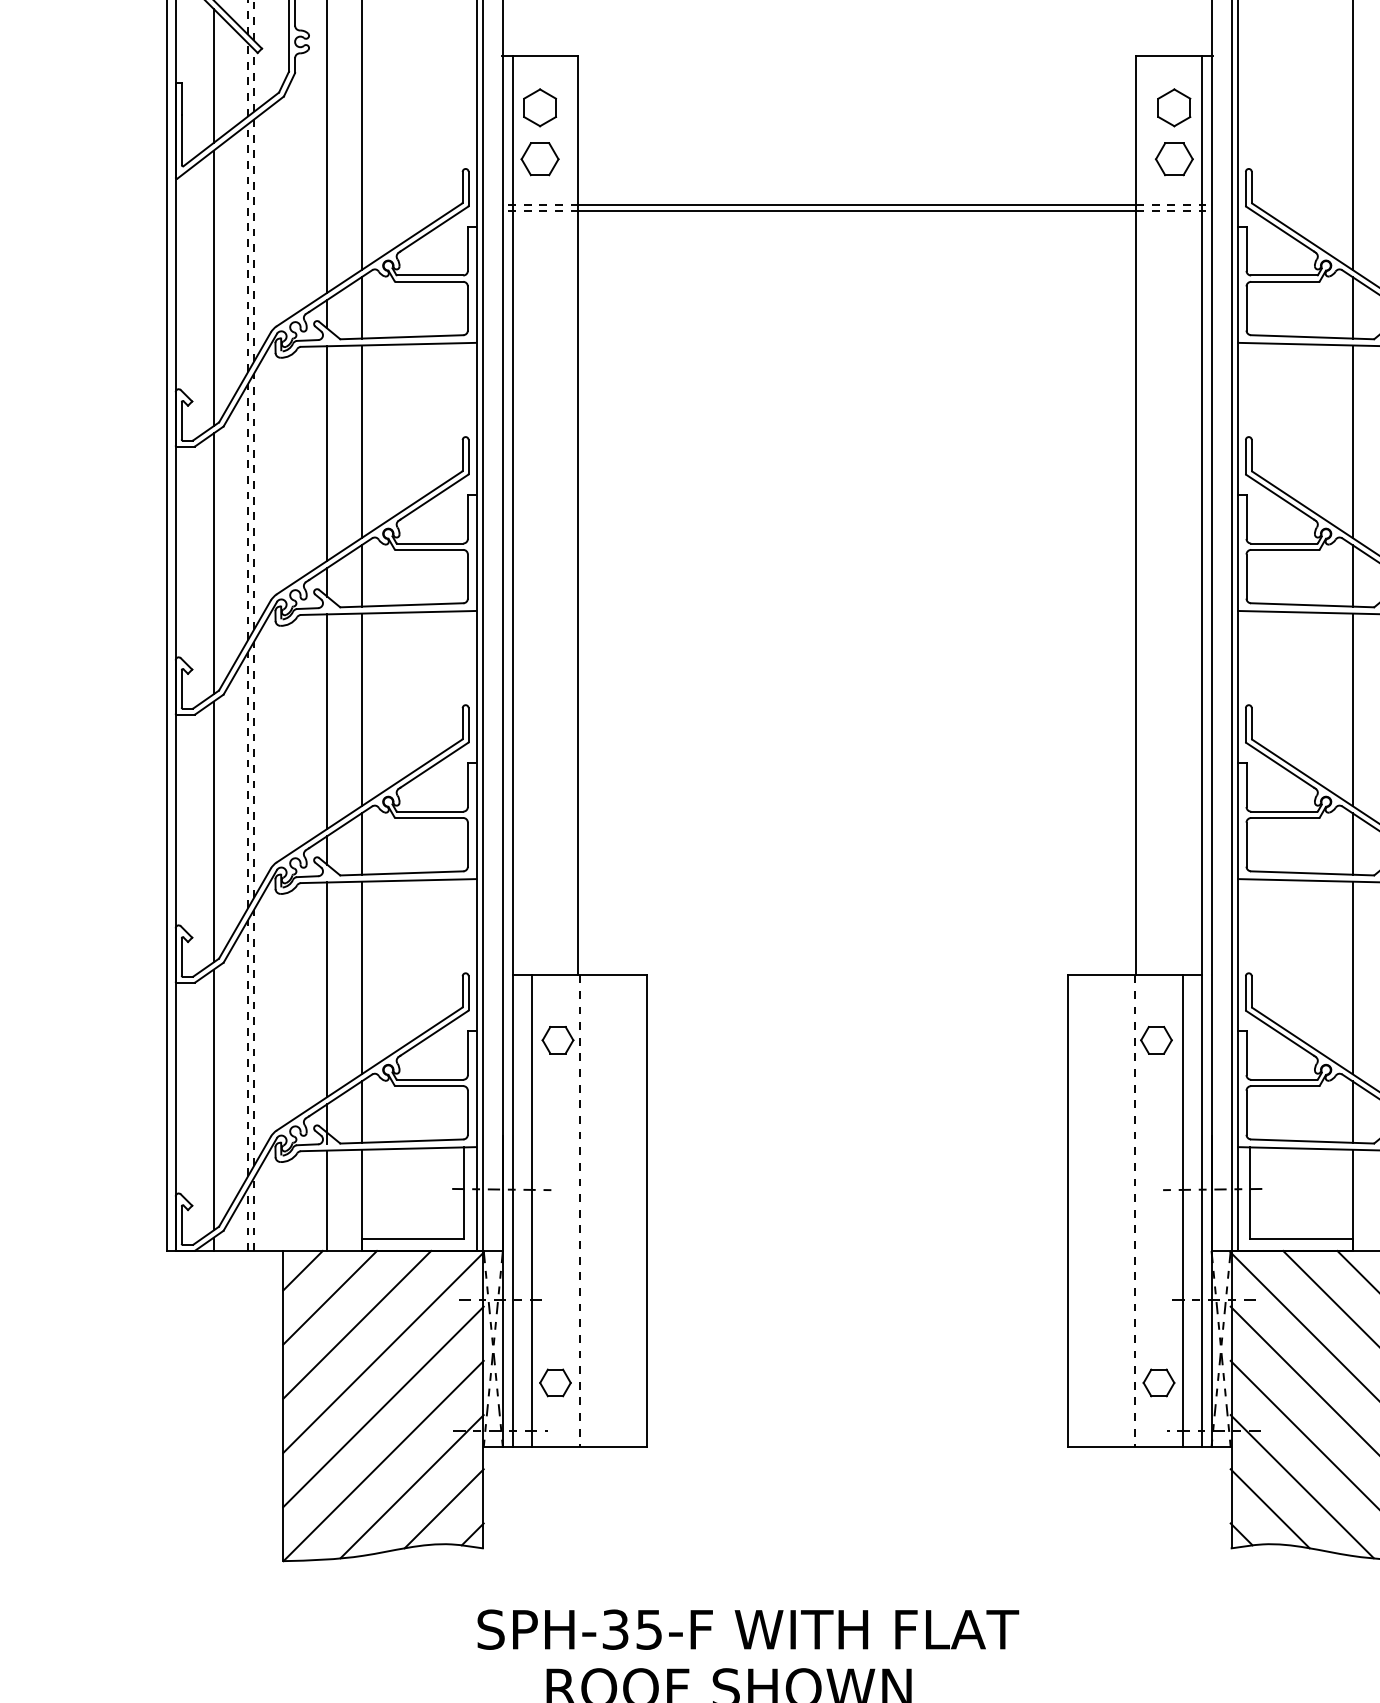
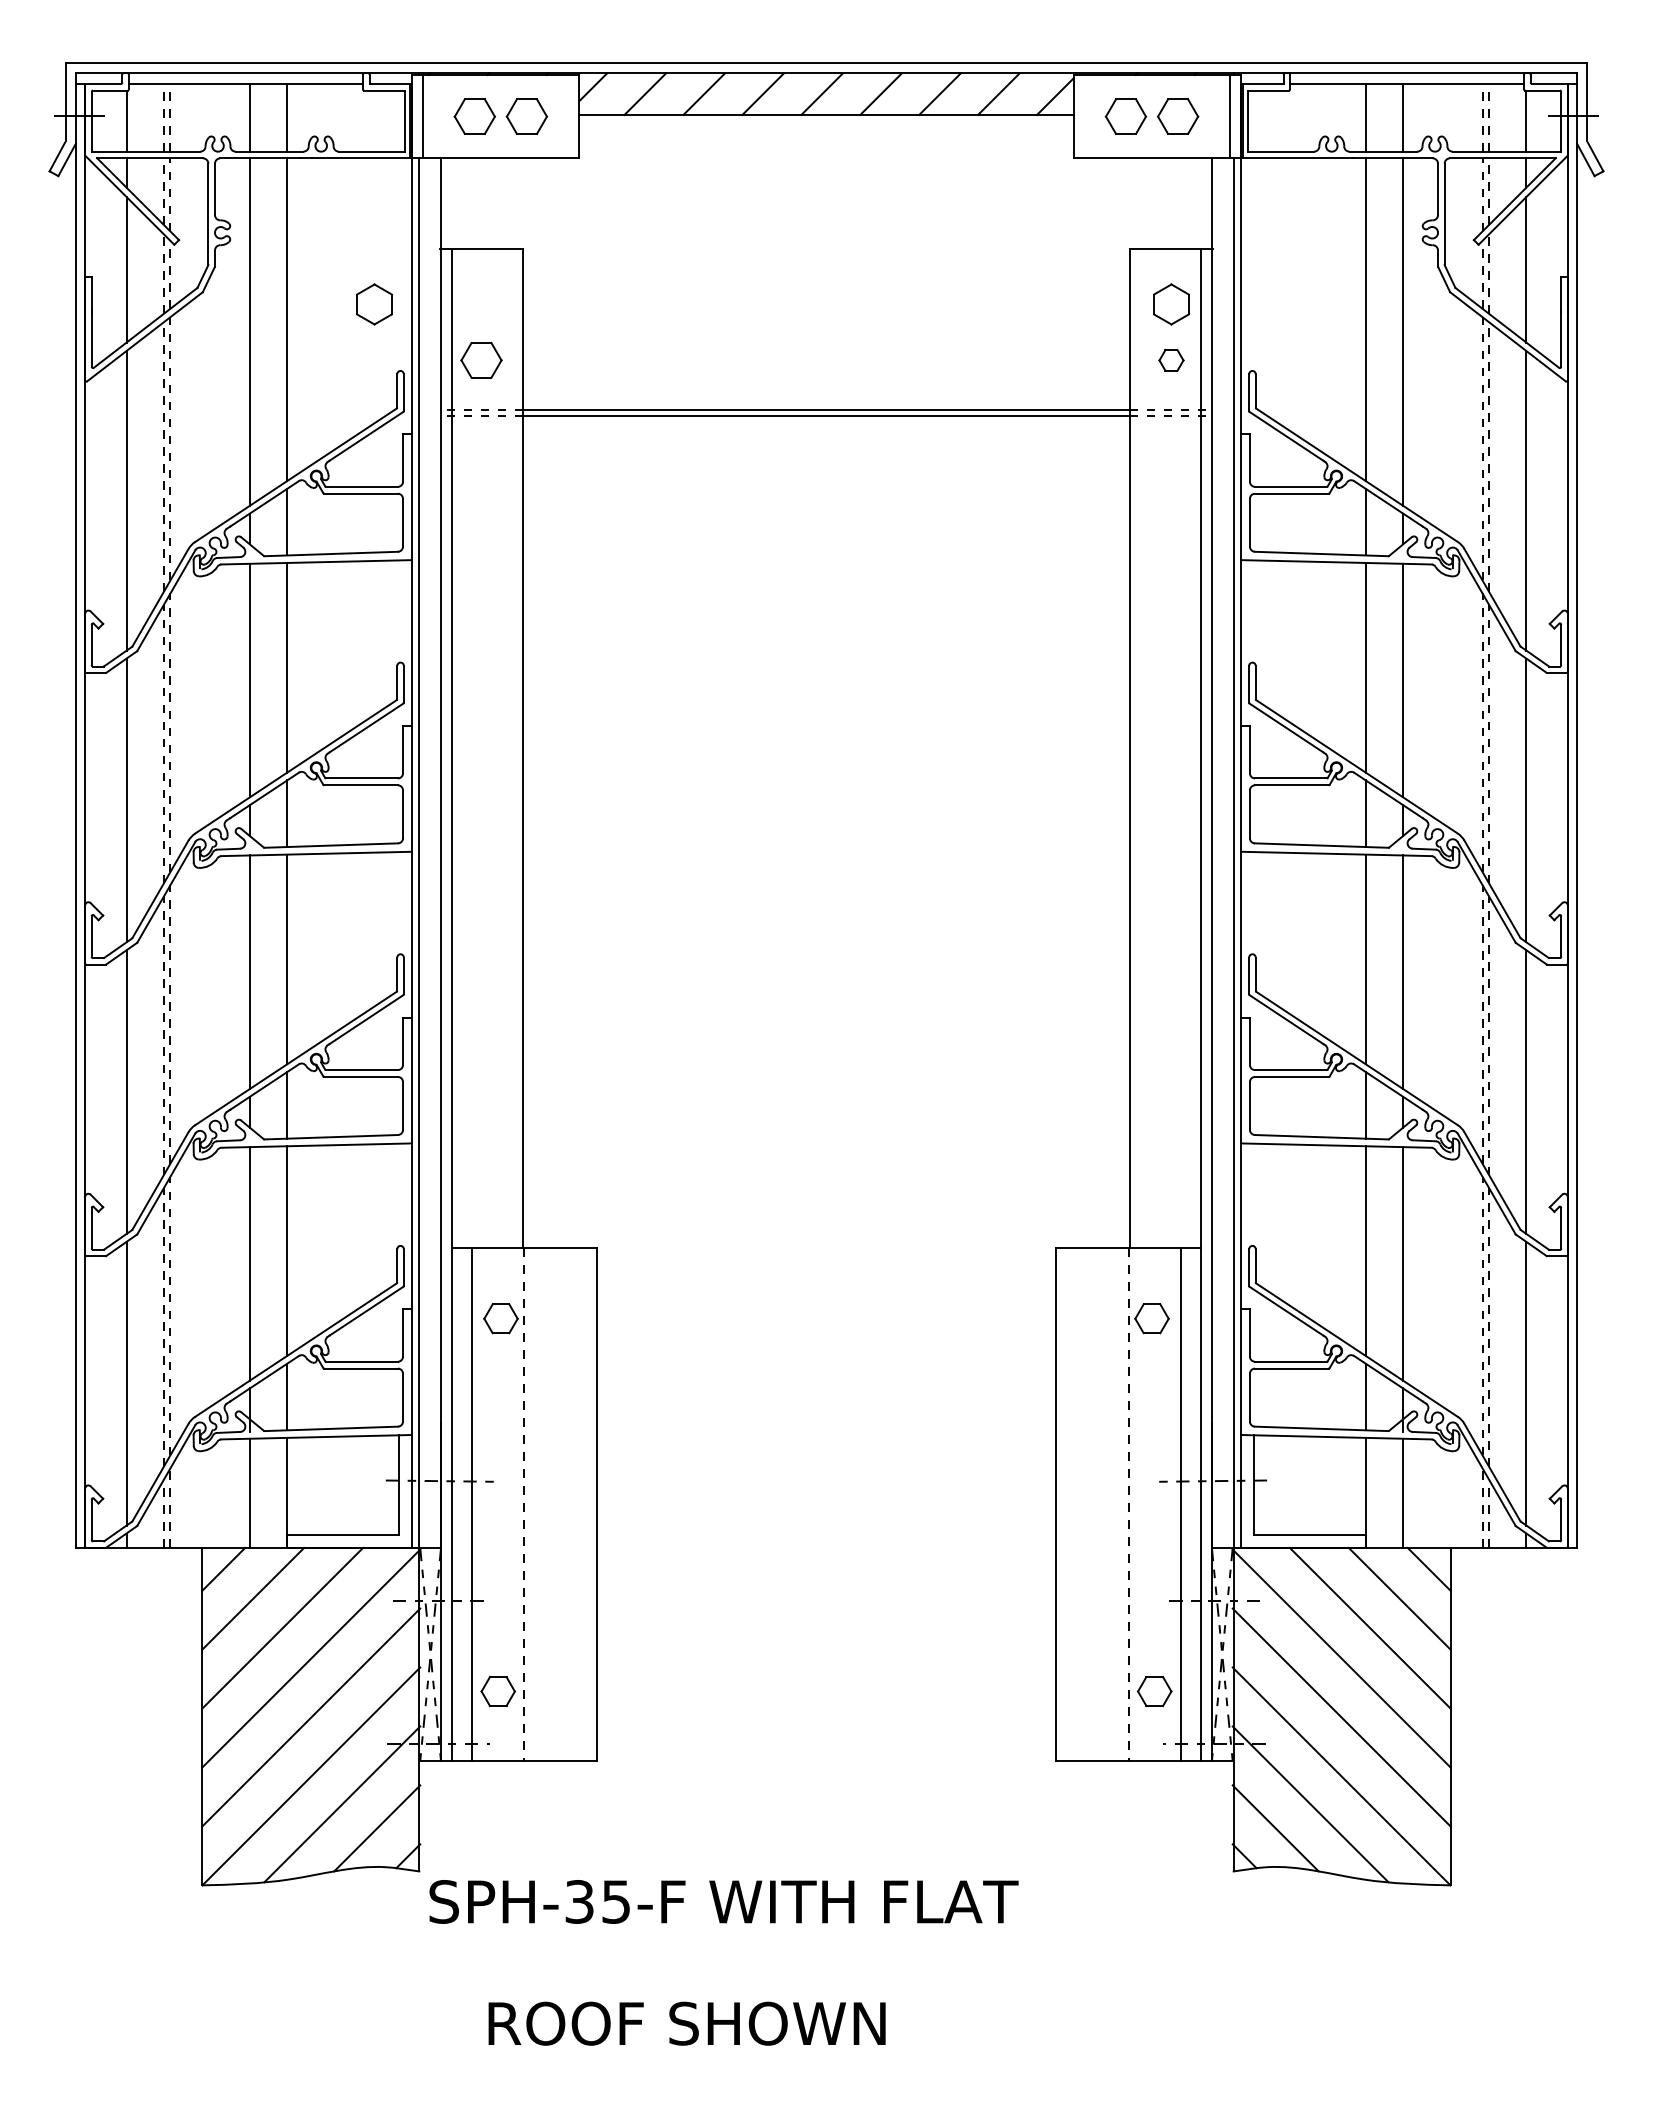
part: (540, 107) -> (374, 304), moved
part: (1174, 159) -> (1171, 360), size x0.6
text: (747, 1629) -> (723, 1901), moved

